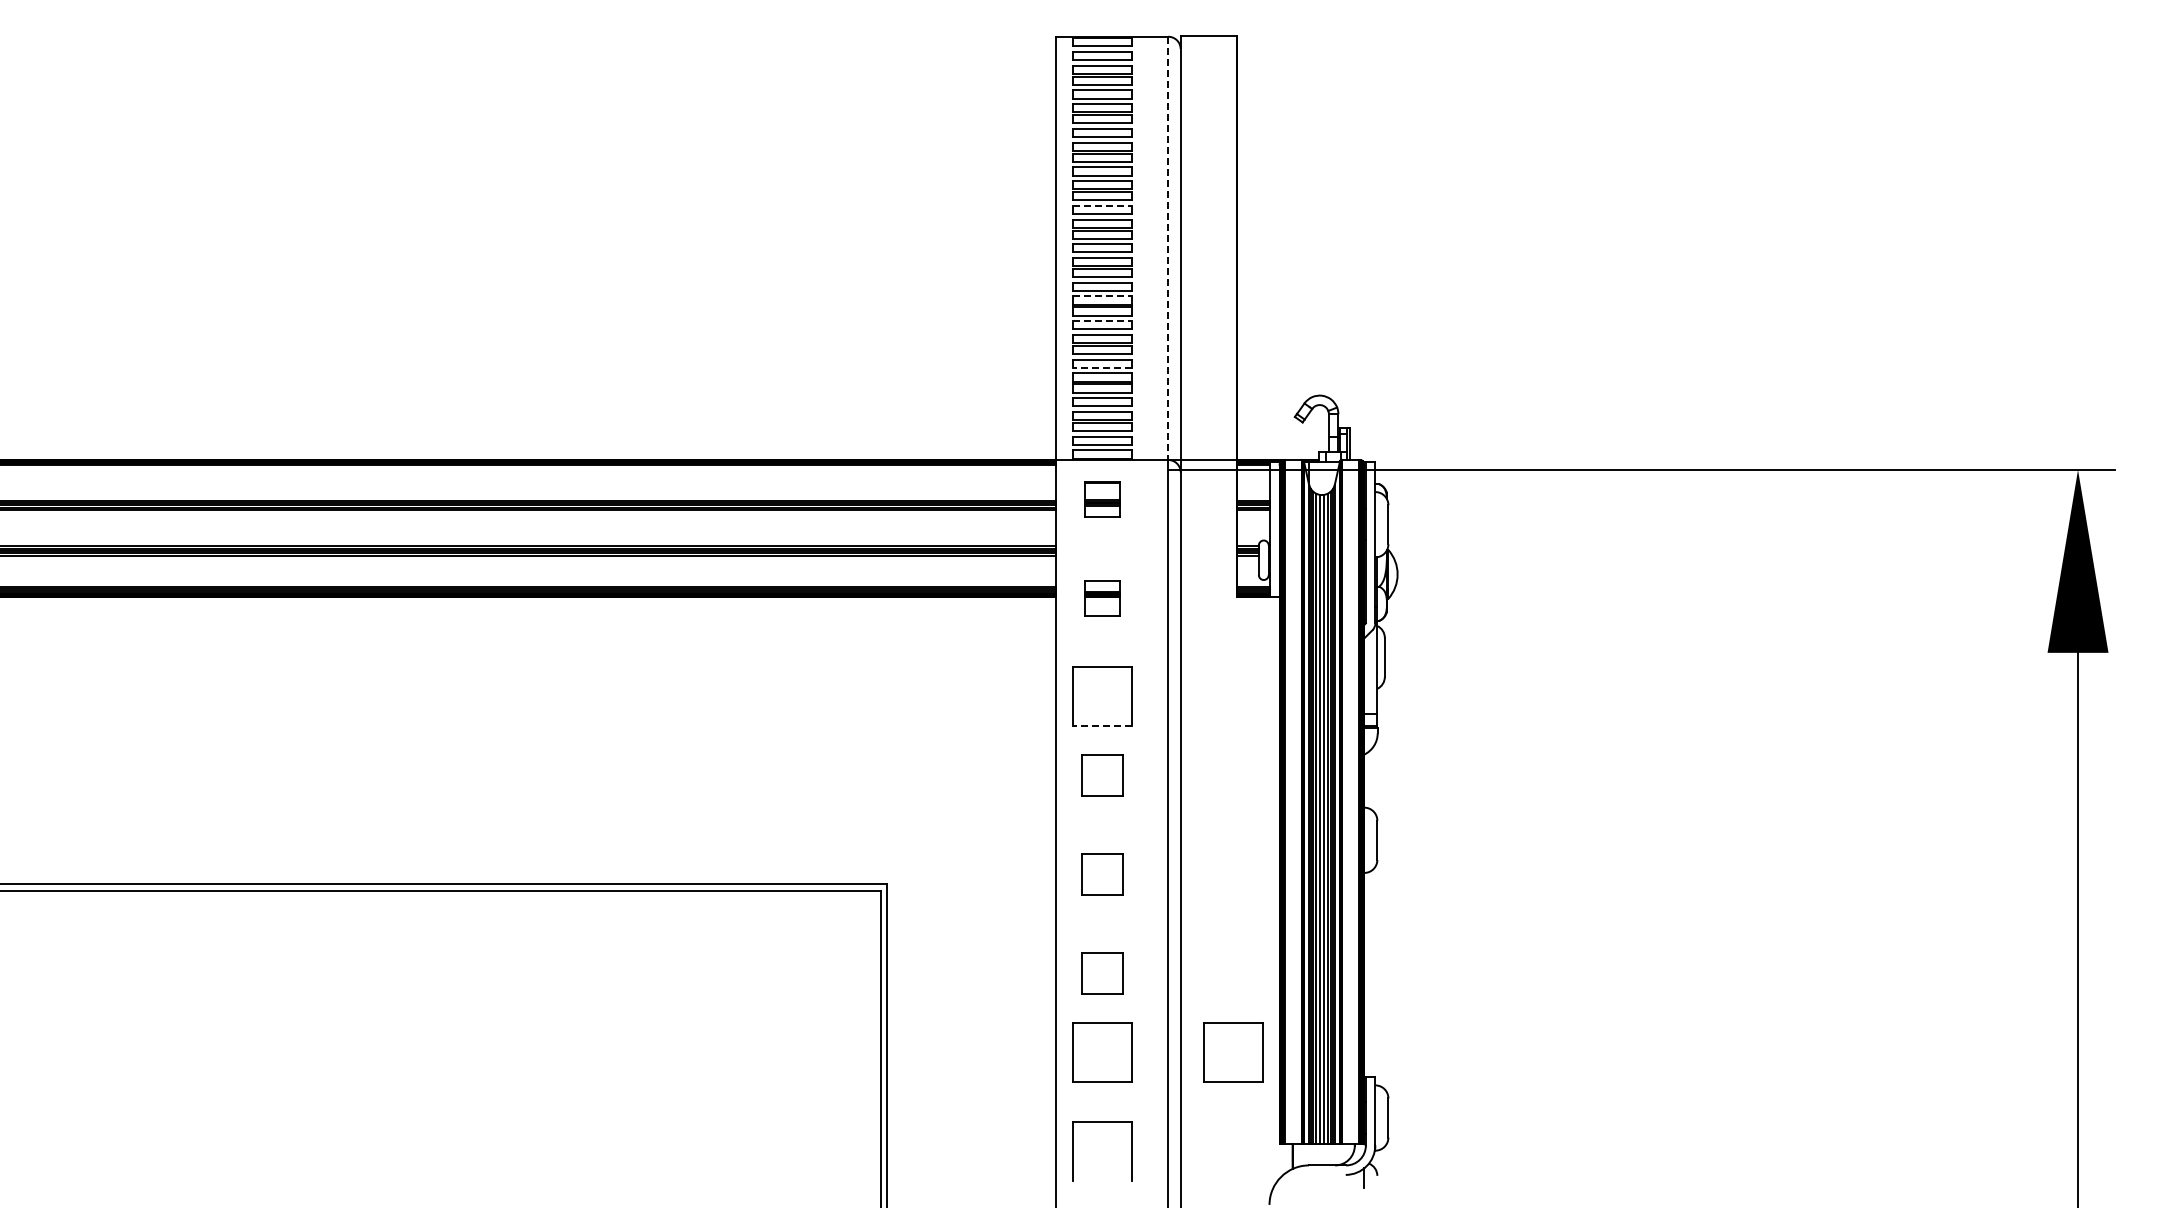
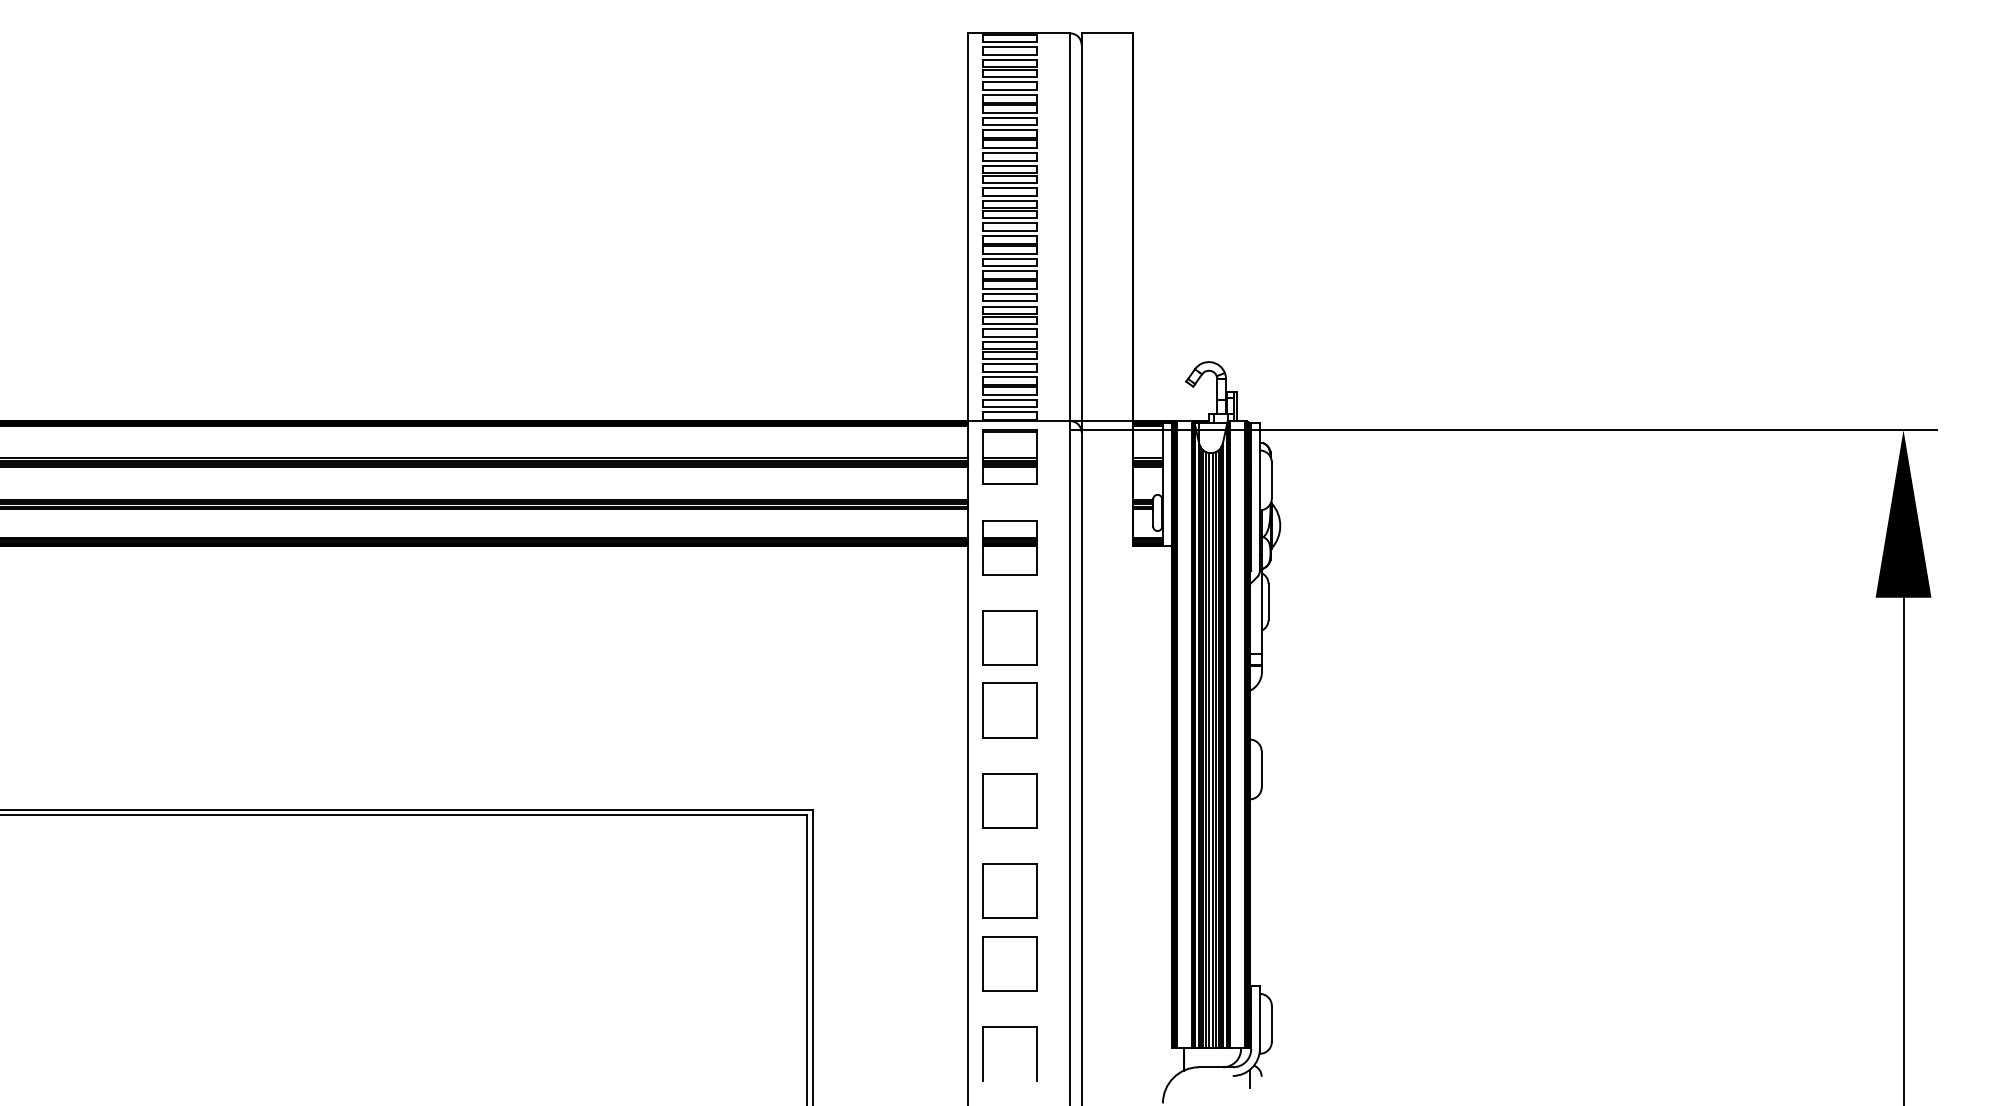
line: (1102, 205) -> (1009, 187), dashed -> solid
line: (1168, 248) -> (1070, 227), dashed -> solid
line: (1102, 296) -> (1009, 271), dashed -> solid
line: (1102, 321) -> (1009, 294), dashed -> solid
line: (1102, 367) -> (1009, 336), dashed -> solid
part: (1102, 499) -> (1009, 457), size x1.67
part: (1102, 598) -> (1009, 547), size x1.67
line: (1102, 726) -> (1009, 665), dashed -> solid
part: (1102, 775) -> (1009, 710), size x1.43
part: (1102, 874) -> (1009, 800), size x1.43
part: (1102, 973) -> (1009, 891), size x1.43
part: (1233, 1052) -> (1129, 963), removed

